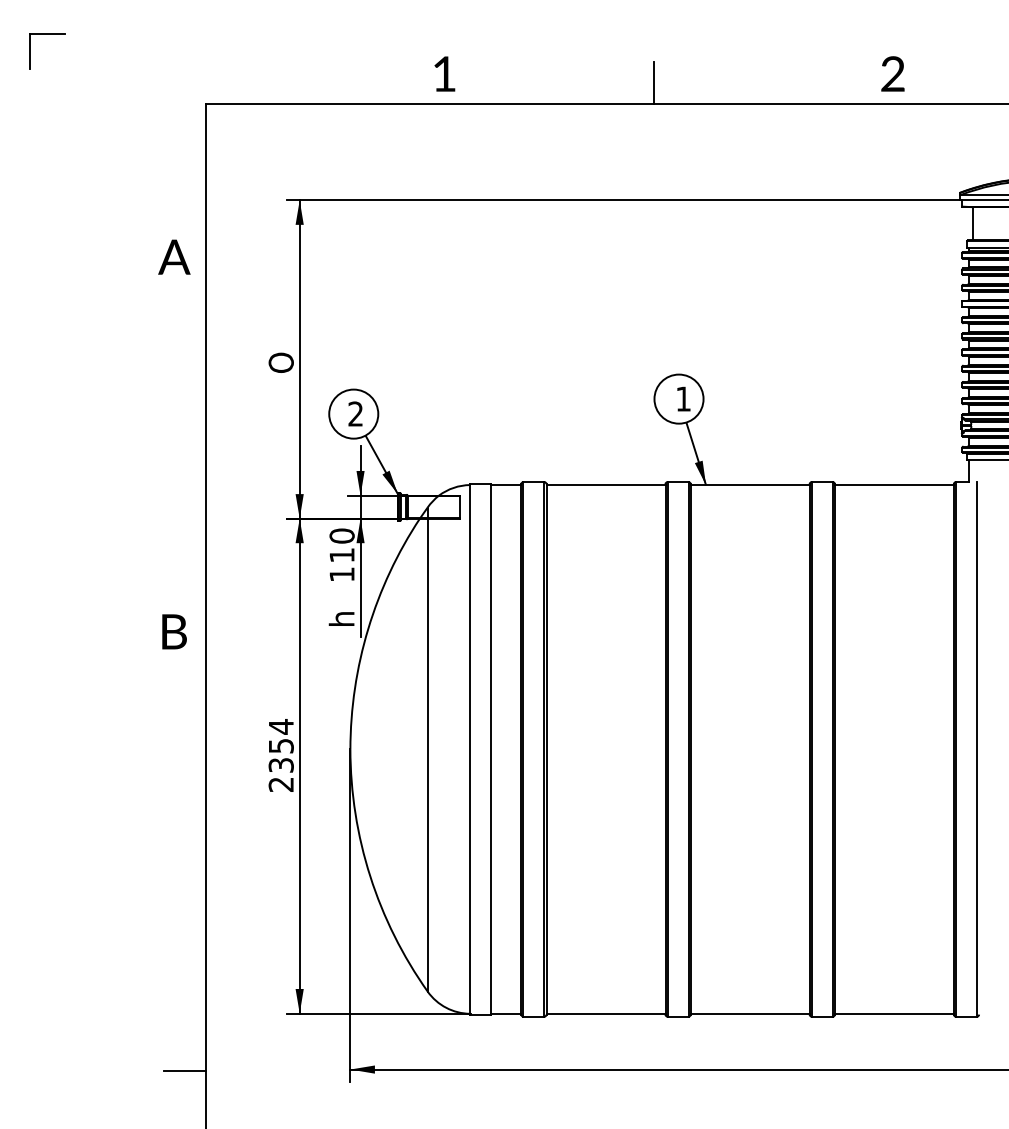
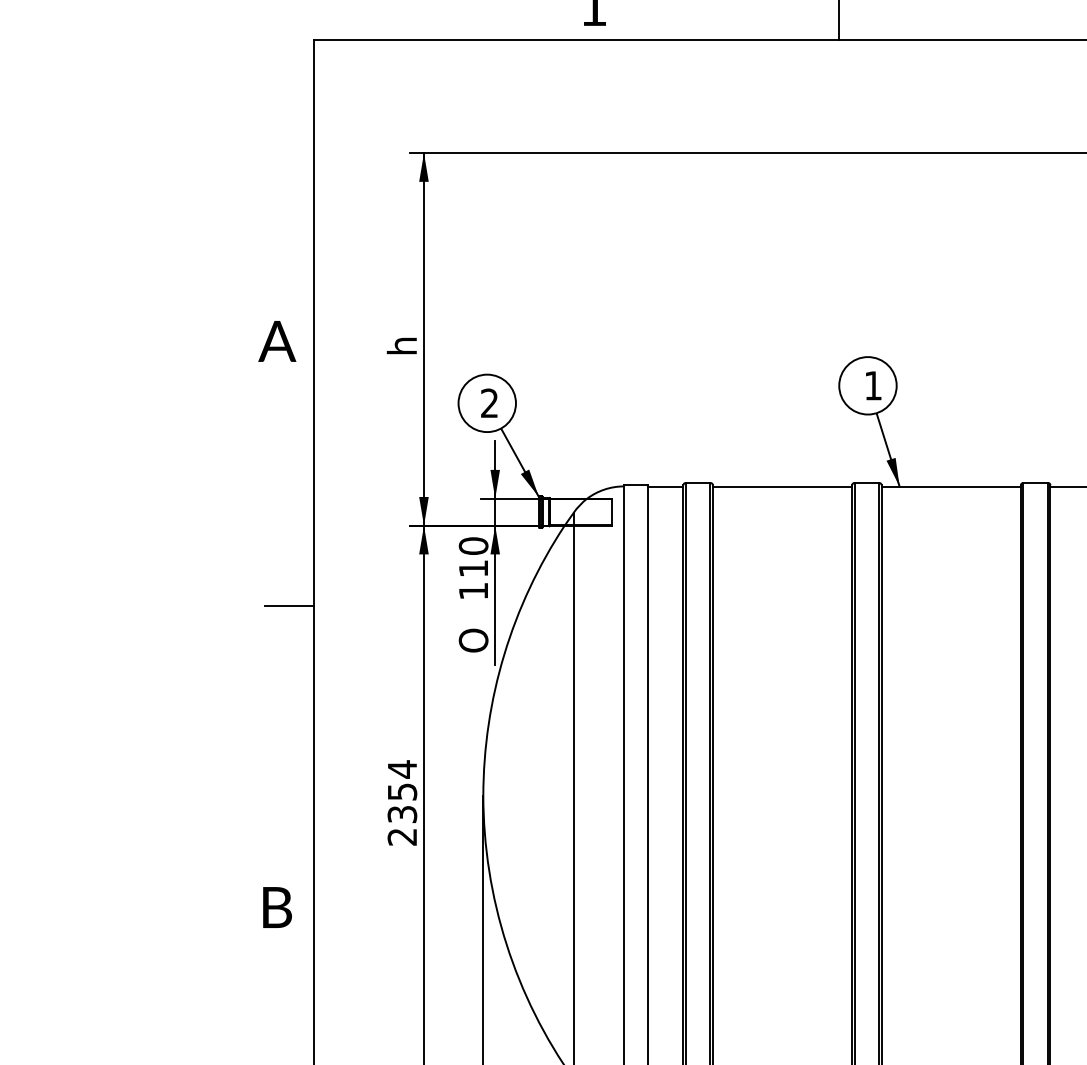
text: (174, 256) -> (277, 340), moved
text: (280, 362) -> (401, 342), O -> h
line: (184, 587) -> (289, 606), added
text: (341, 616) -> (472, 640), h -> O
text: (174, 631) -> (277, 907), moved

